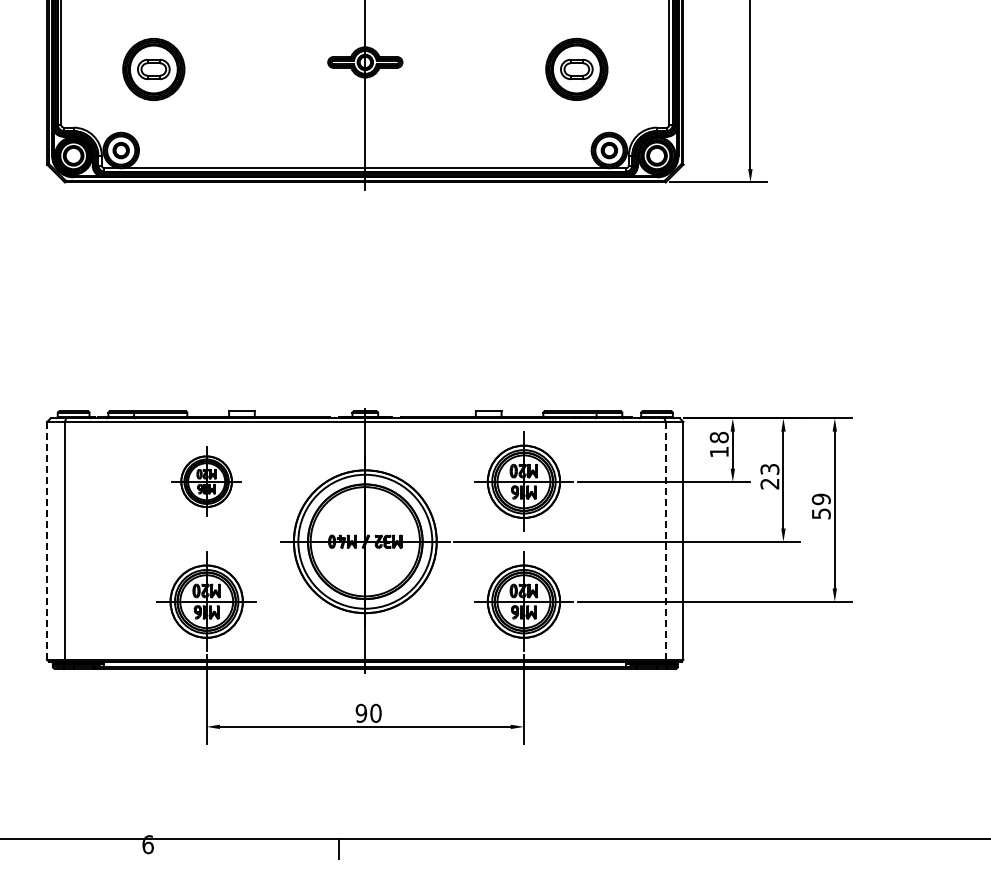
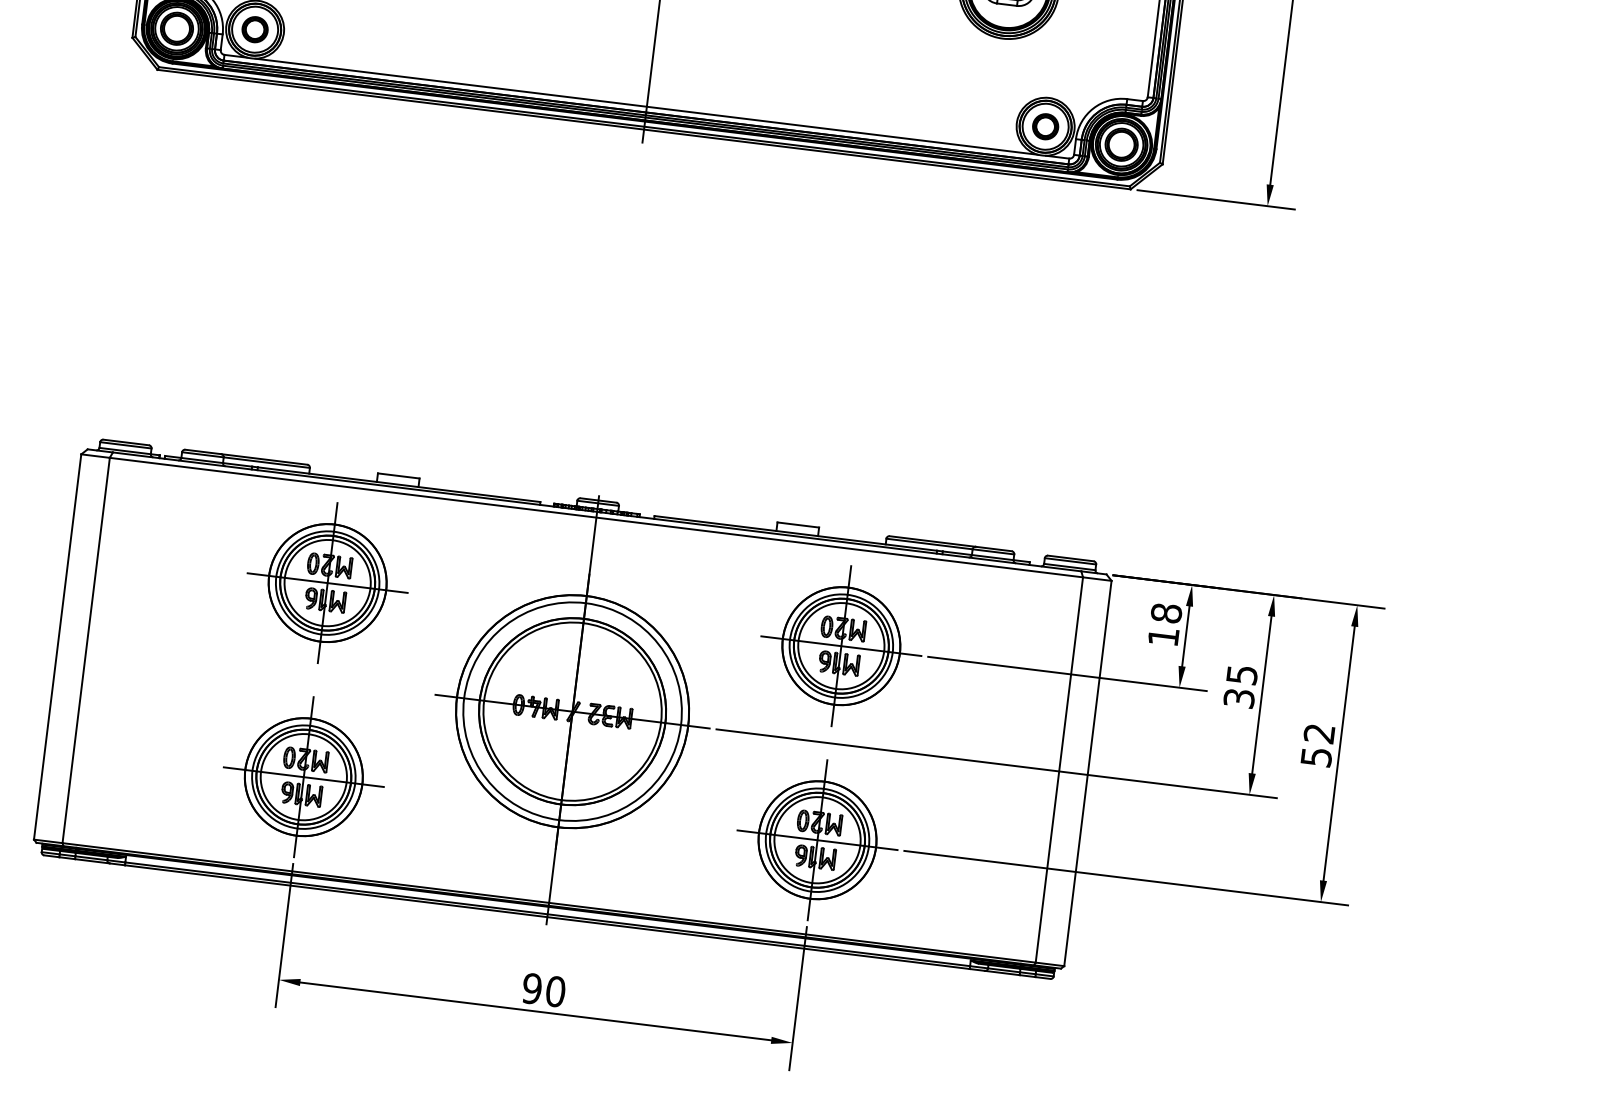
text: (769, 476) -> (1240, 686), 23 -> 35
part: (206, 481) -> (327, 582), size x1.43
text: (821, 499) -> (1319, 733), 59 -> 52
line: (47, 540) -> (58, 646), dashed -> solid
line: (665, 540) -> (1058, 769), dashed -> solid

